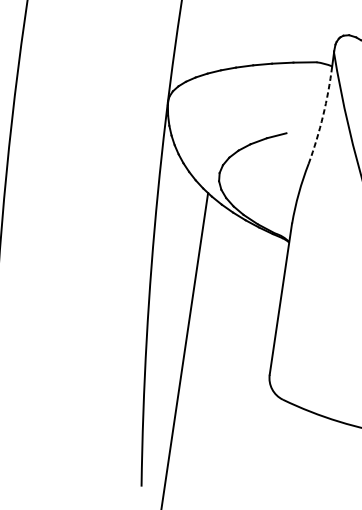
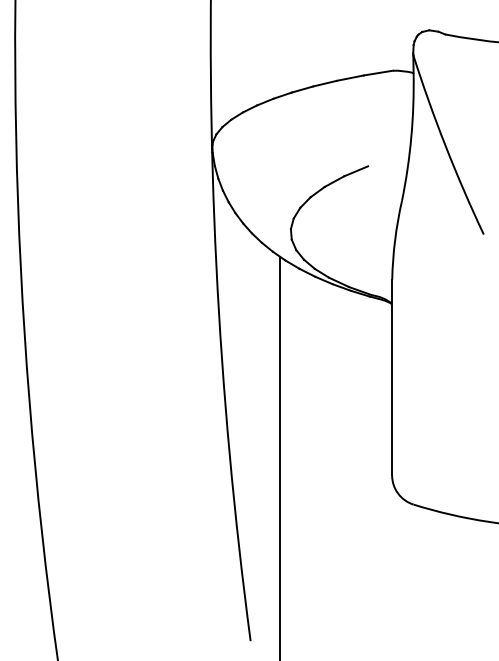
arc: (323, 115) -> (411, 137), dashed -> solid

